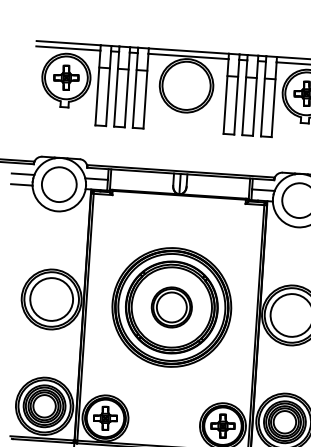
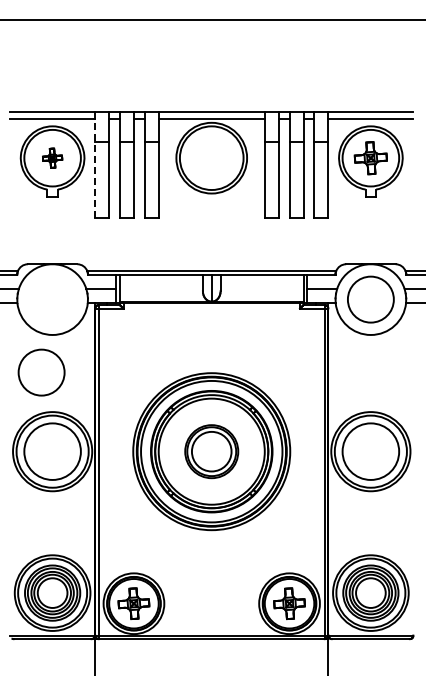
part: (66, 78) -> (52, 158), size x0.6
line: (98, 87) -> (95, 168), solid -> dashed
circle: (59, 184) -> (41, 372), moved

